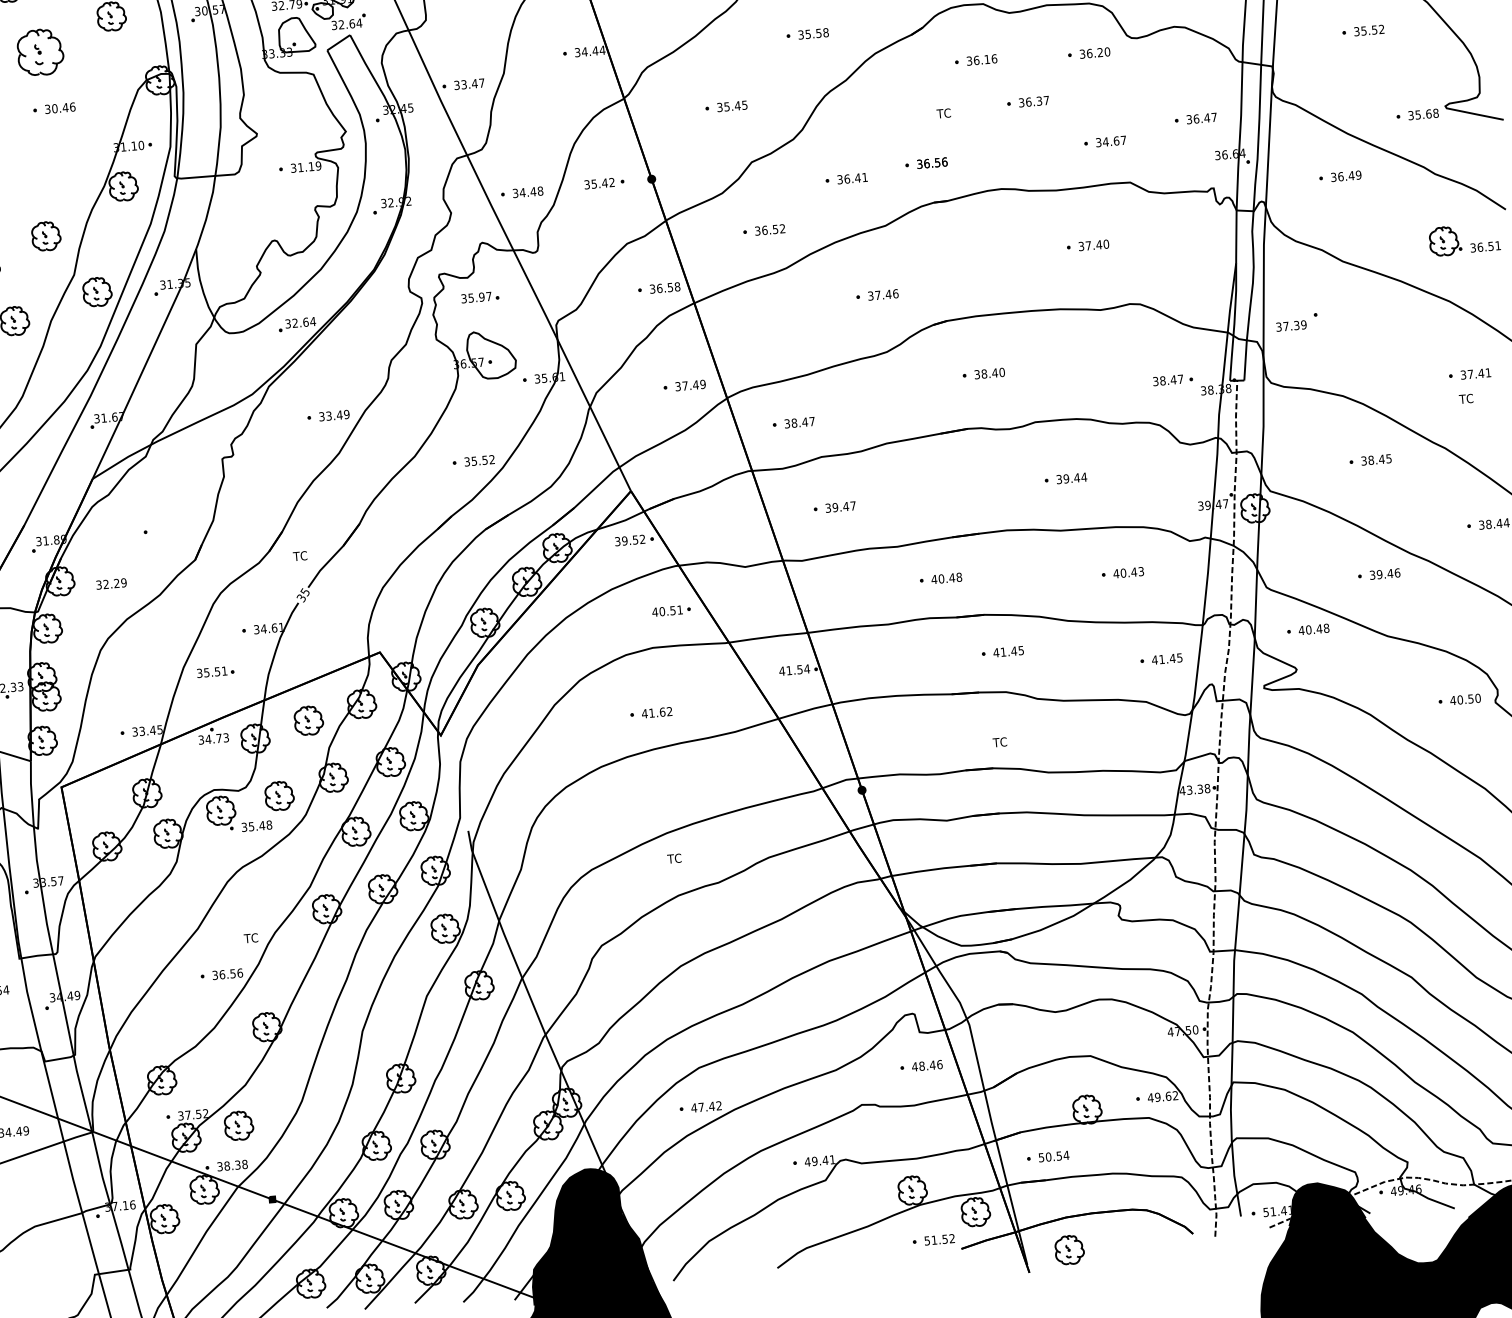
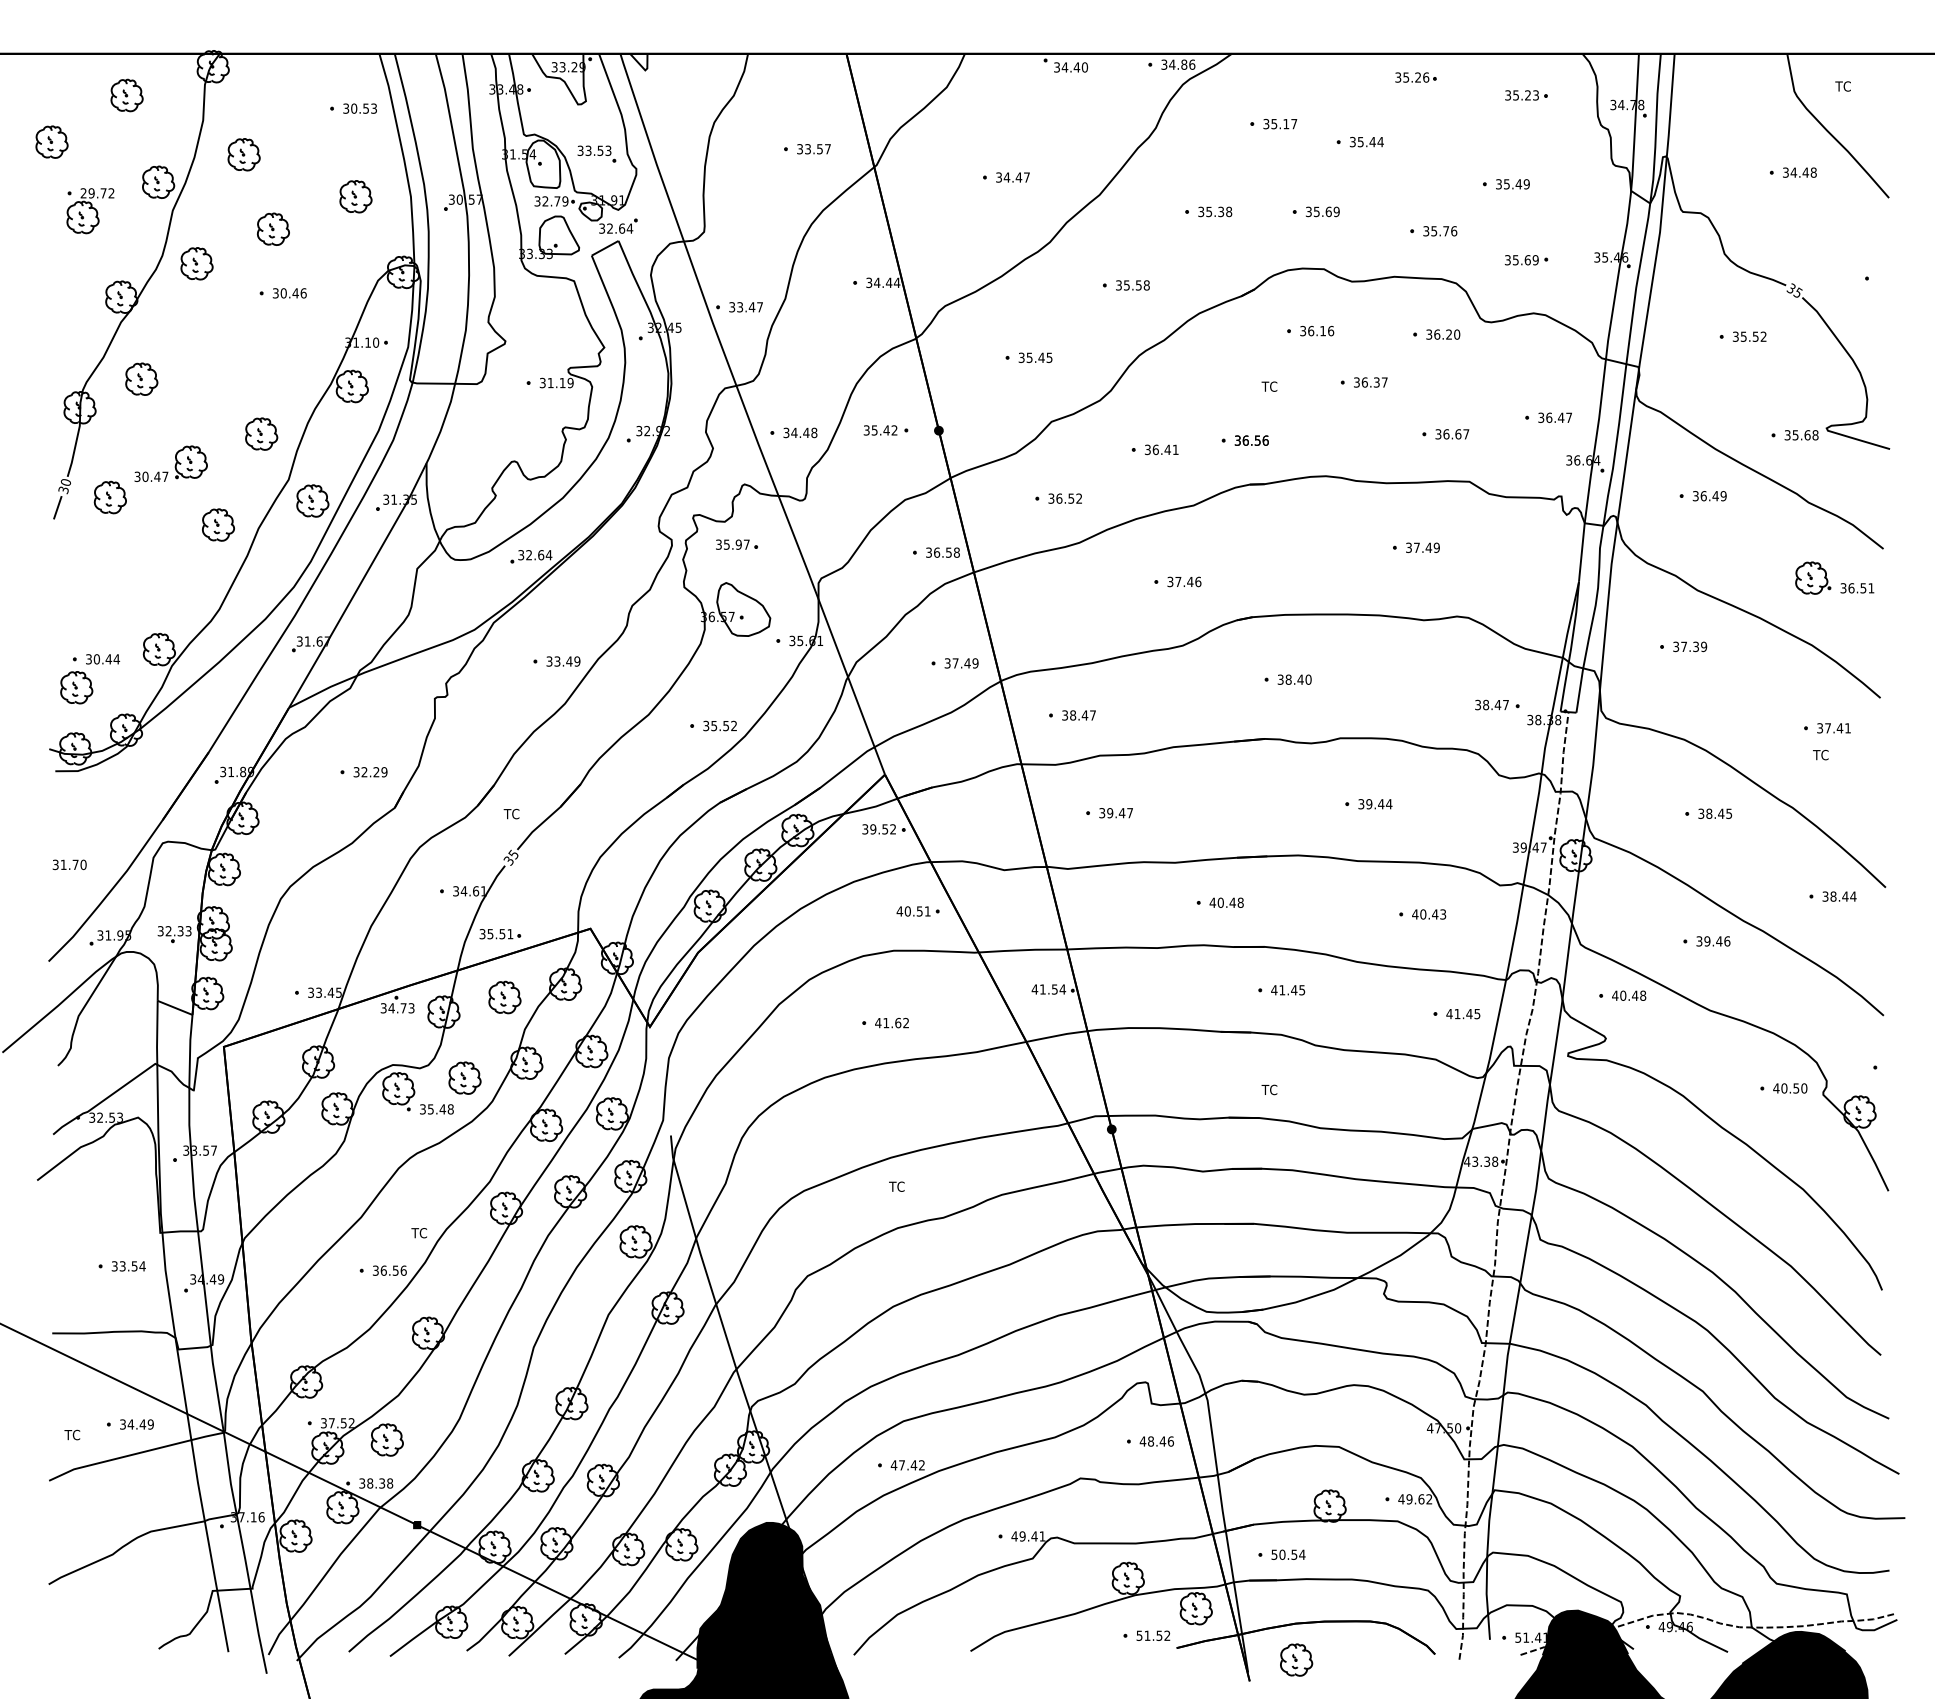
part: (40, 51) -> (273, 228), size x0.62
text: (1105, 142) -> (1446, 434), 34.67 -> 36.67
text: (1105, 243) -> (1436, 547), 37.40 -> 37.49
text: (1291, 325) -> (1690, 646), moved
text: (111, 584) -> (370, 772), moved
part: (215, 672) -> (500, 934), moved

